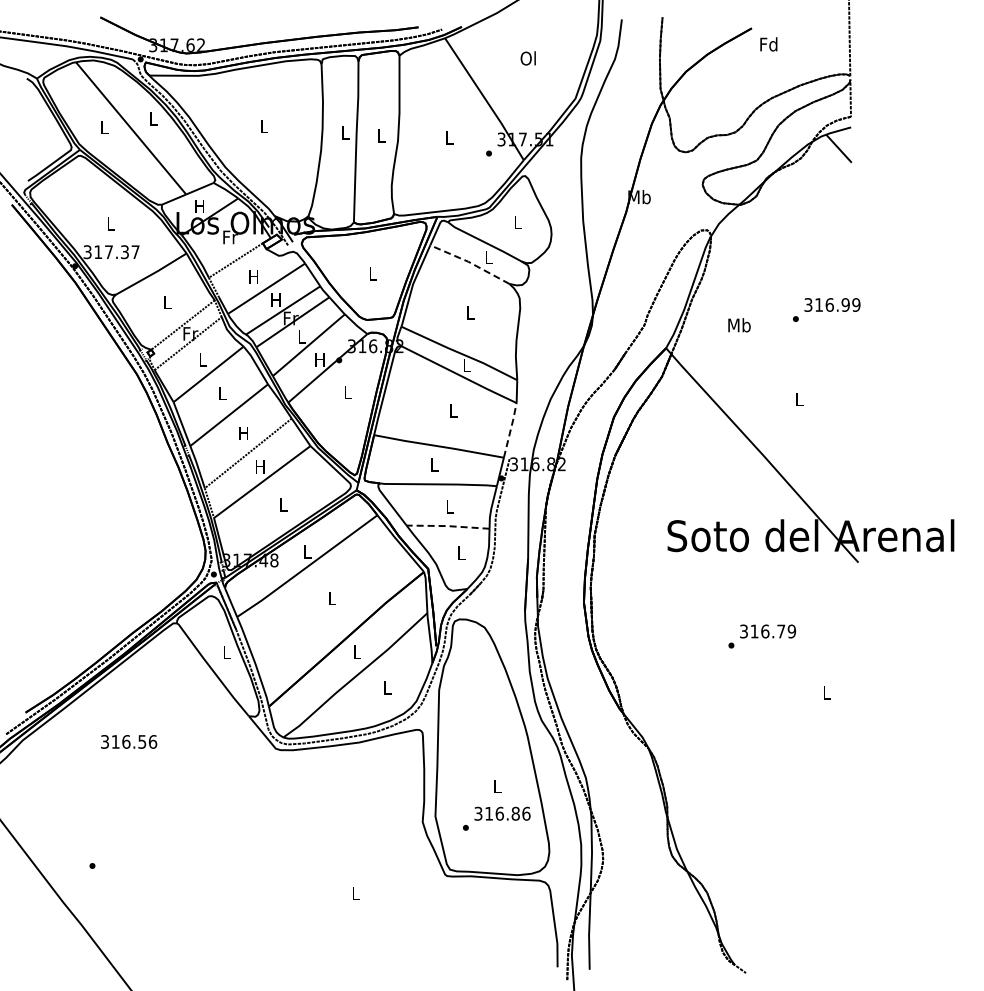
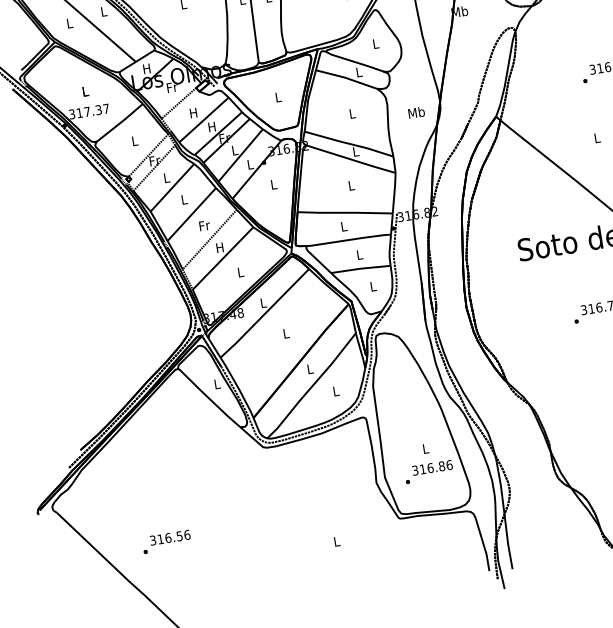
line: (470, 262) -> (346, 77), dashed -> solid
text: (739, 325) -> (416, 112), moved
text: (319, 359) -> (249, 164), H -> L
line: (510, 429) -> (394, 192), dashed -> solid
text: (244, 433) -> (204, 225), H -> Fr
line: (447, 526) -> (360, 269), dashed -> solid
text: (129, 741) -> (170, 537), moved

